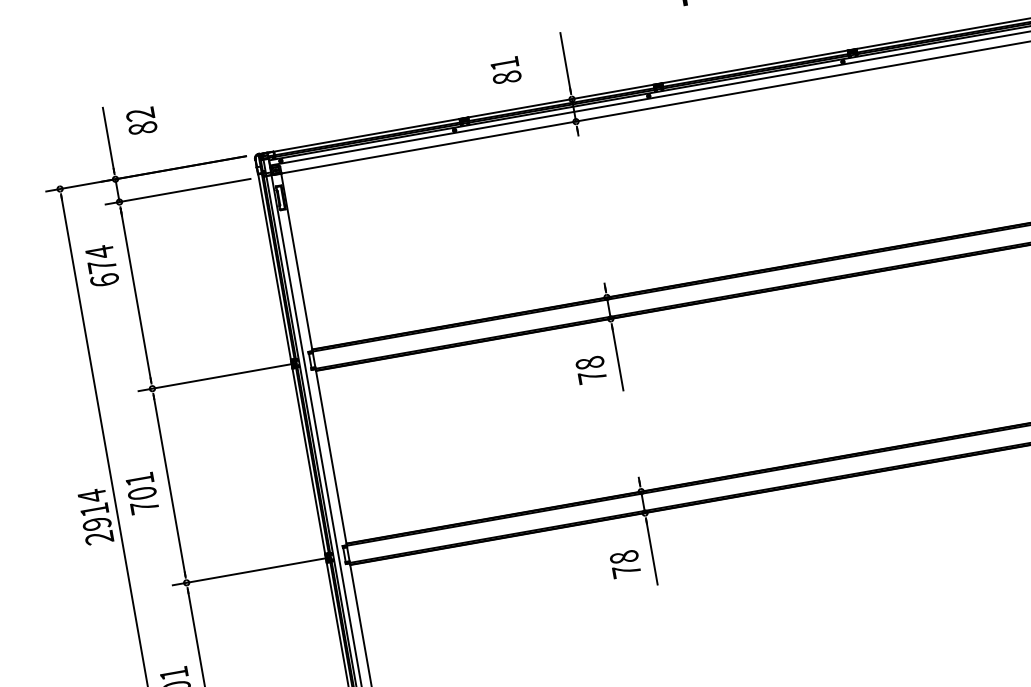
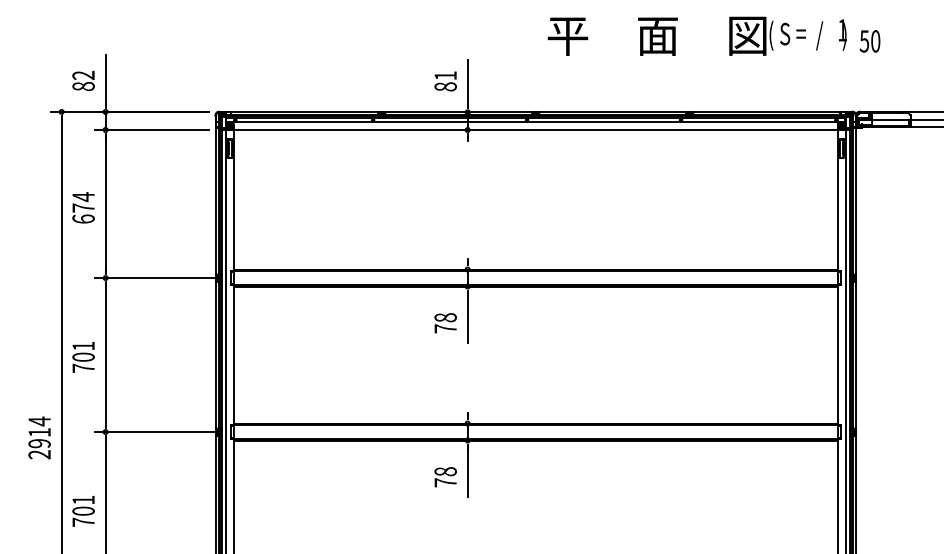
text: (505, 70) -> (445, 81), moved
text: (141, 122) -> (83, 81), moved
text: (102, 265) -> (83, 207), moved
text: (95, 516) -> (39, 437), moved

